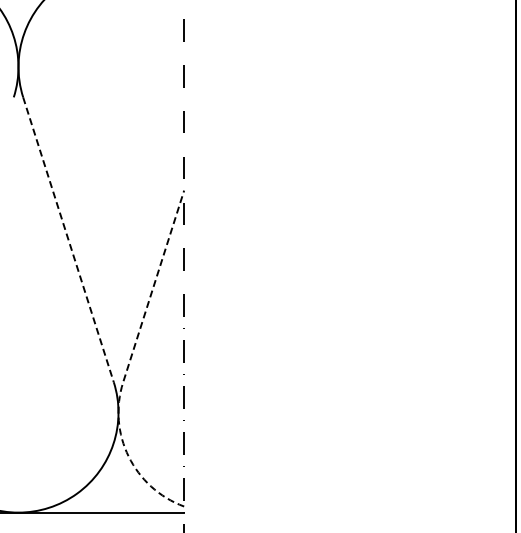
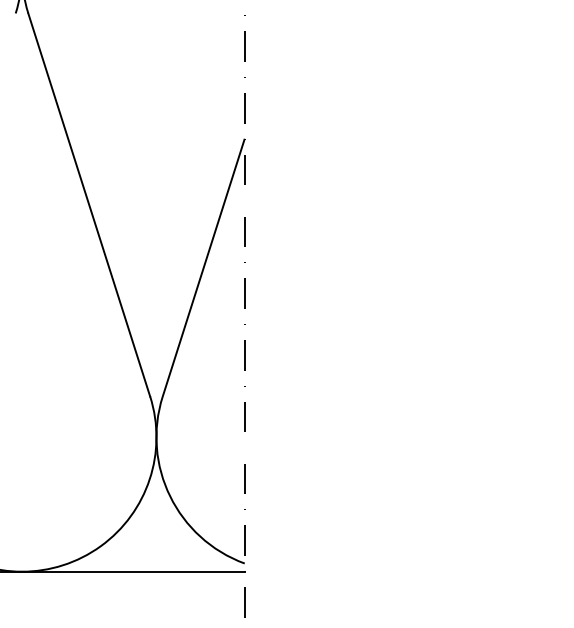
line: (68, 240) -> (89, 205), dashed -> solid
line: (127, 369) -> (168, 379), dashed -> solid

